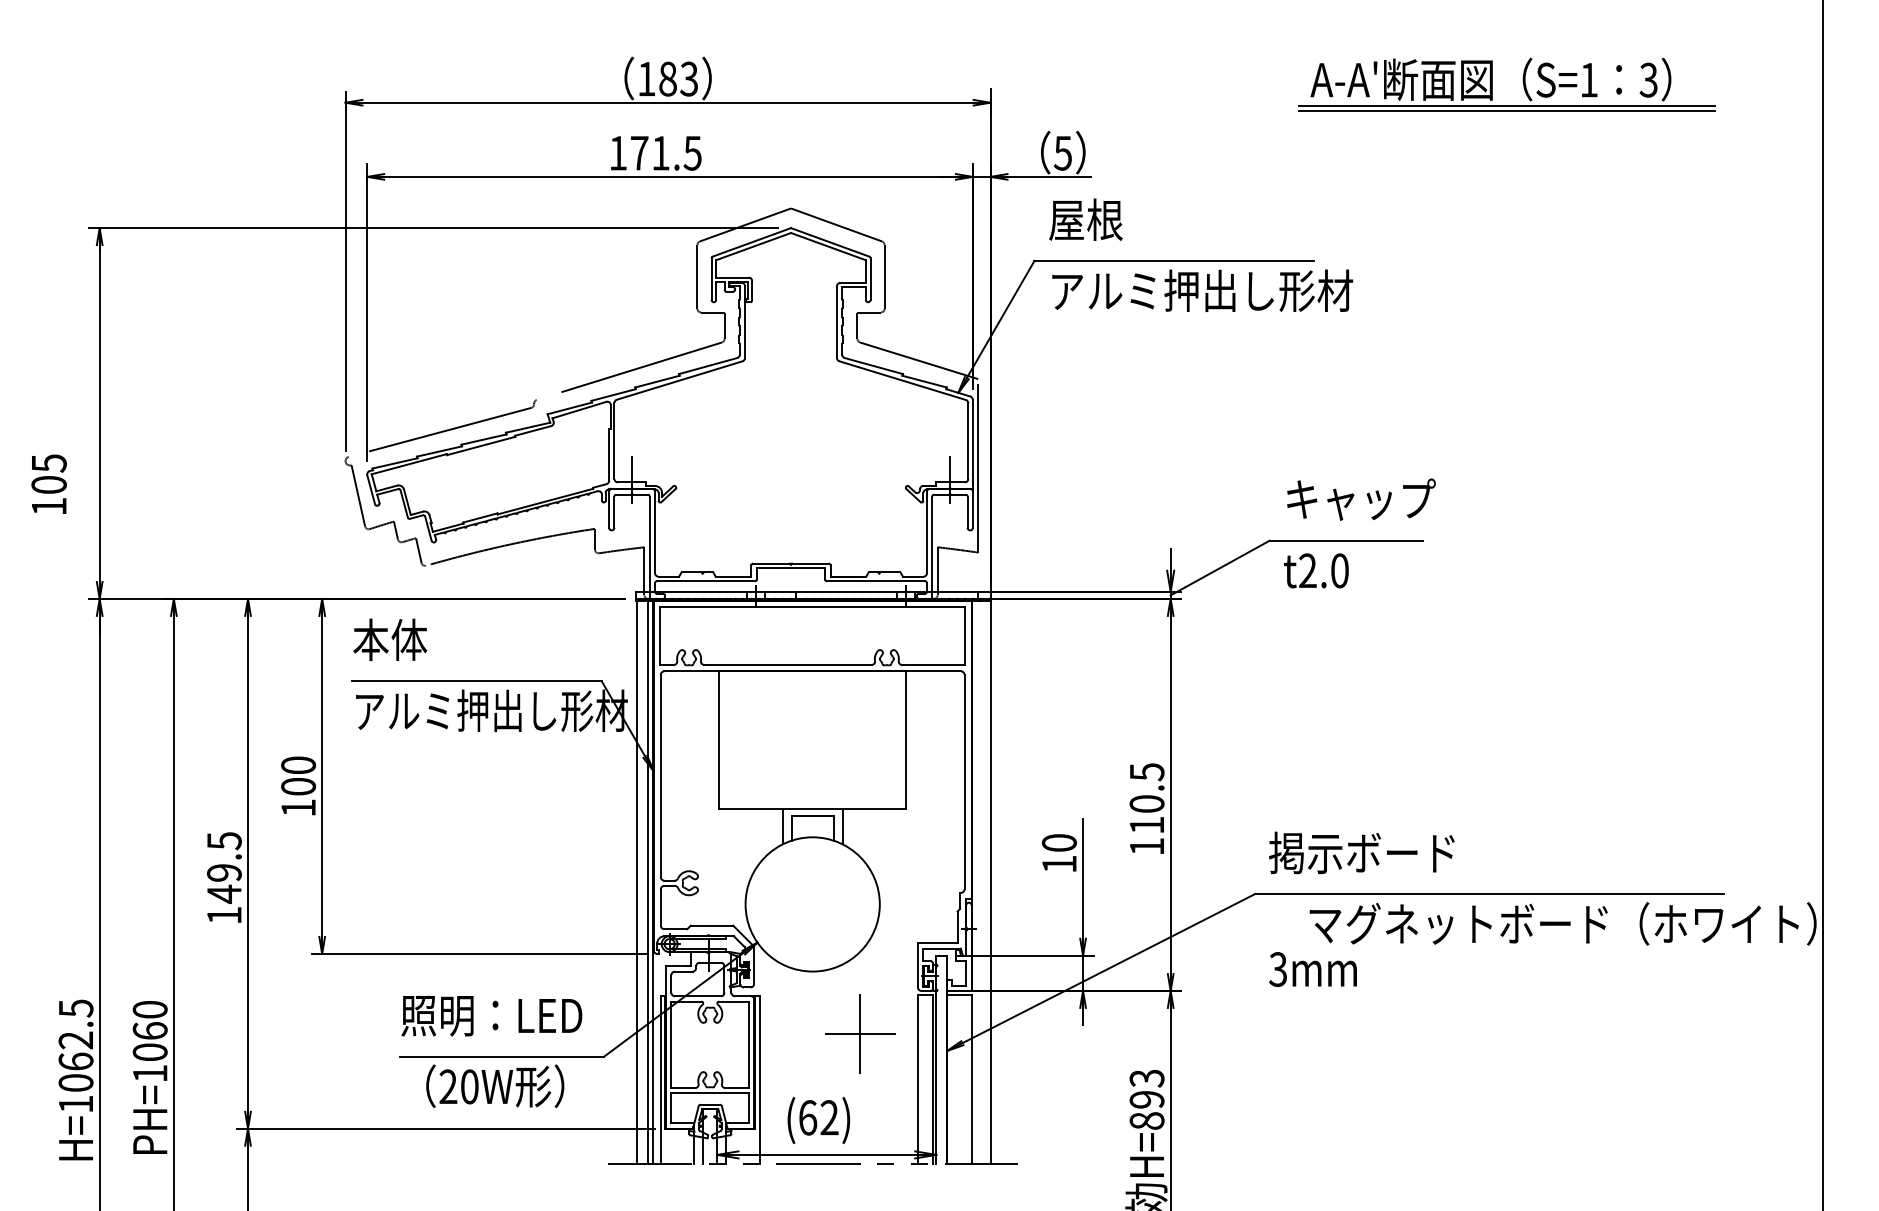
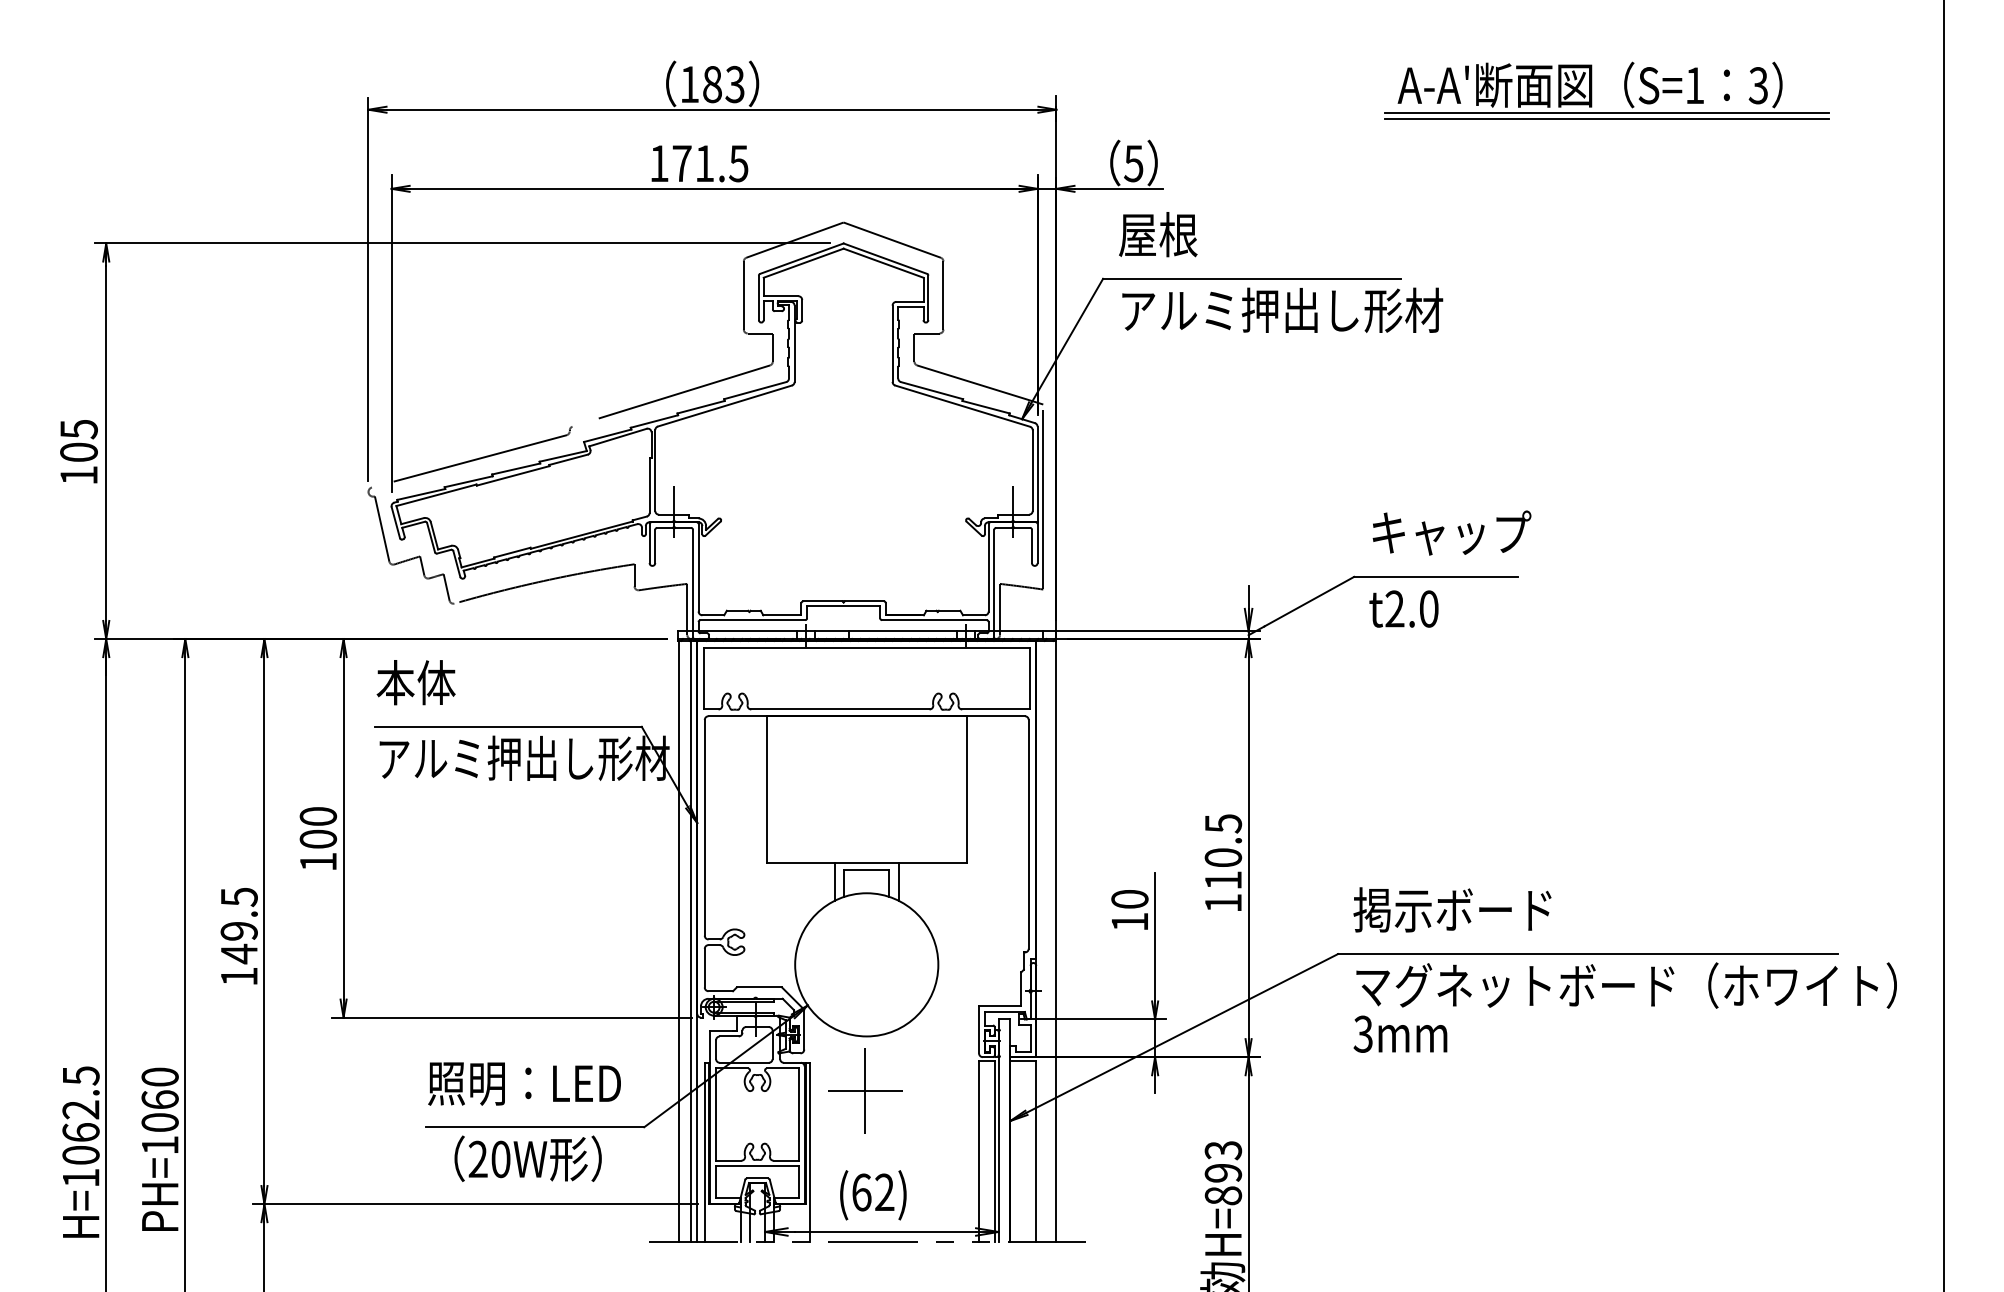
text: (48, 483) -> (78, 450), moved
text: (1562, 923) -> (1625, 985), moved
part: (860, 1033) -> (865, 1090), moved

